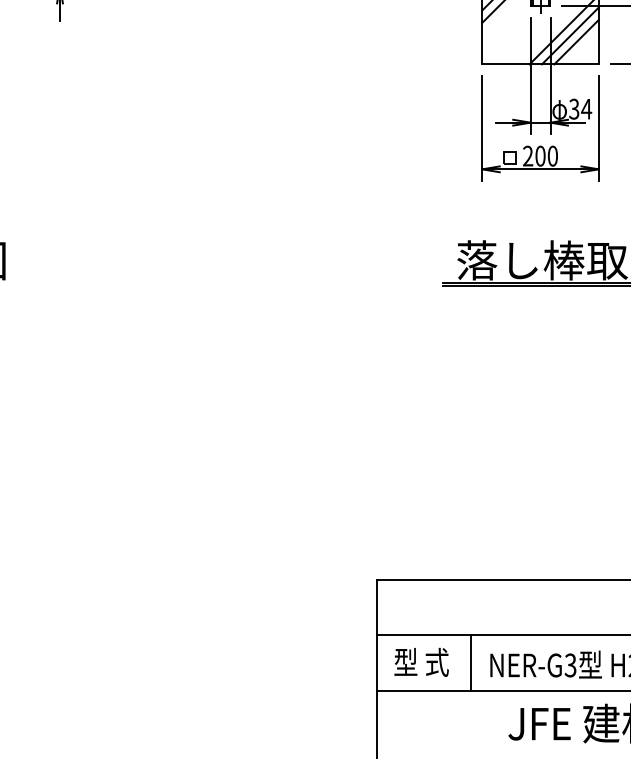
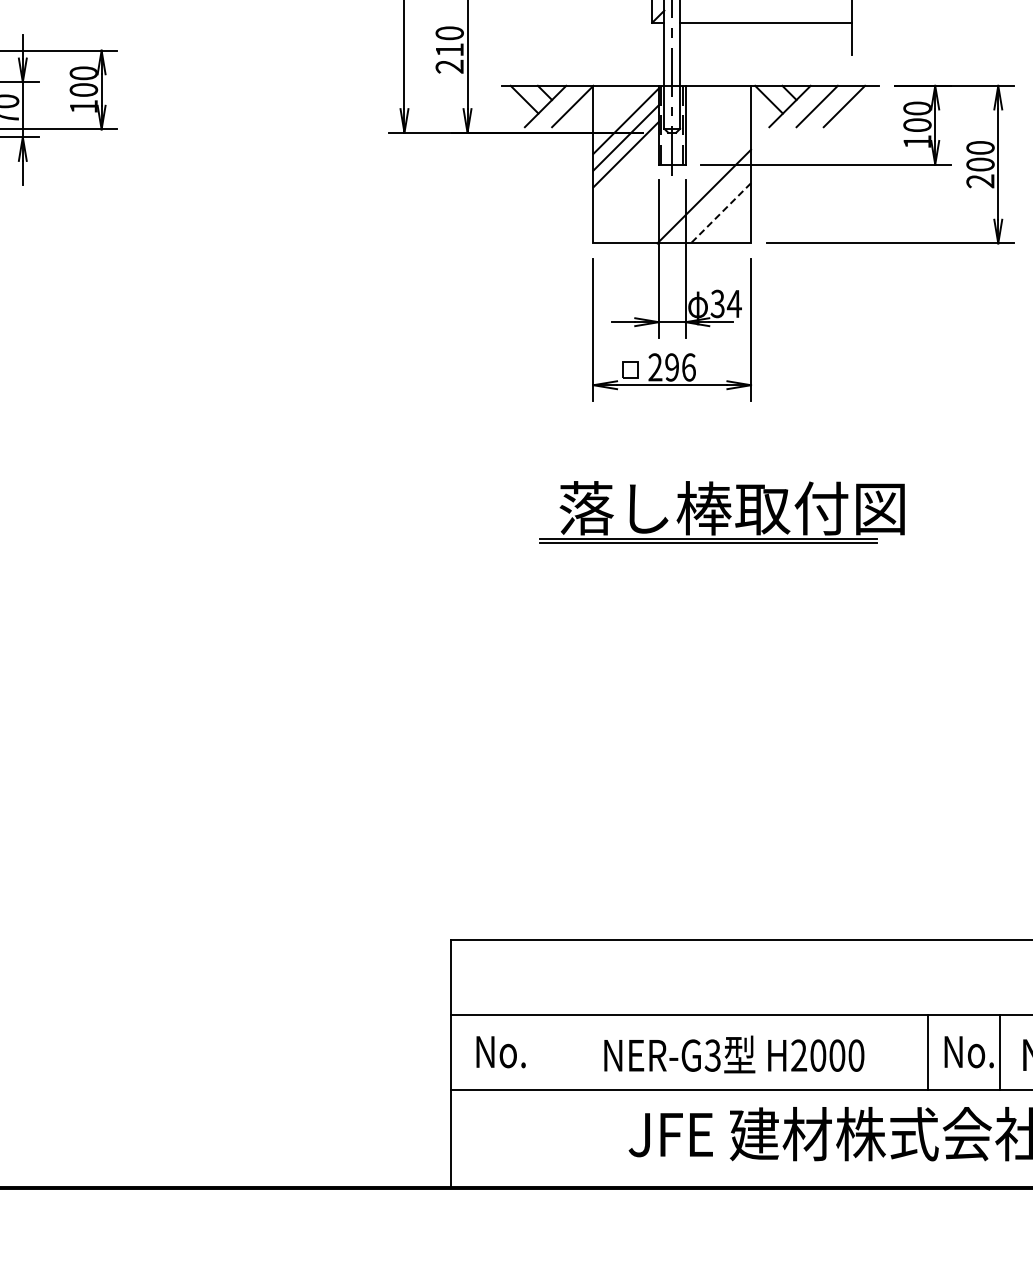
line: (570, 35) -> (712, 204), removed
line: (576, 42) -> (720, 213), solid -> dashed
text: (546, 156) -> (680, 367), 200 -> 296
text: (421, 662) -> (511, 1051), 型 式 -> No.
line: (470, 663) -> (577, 1052), removed

